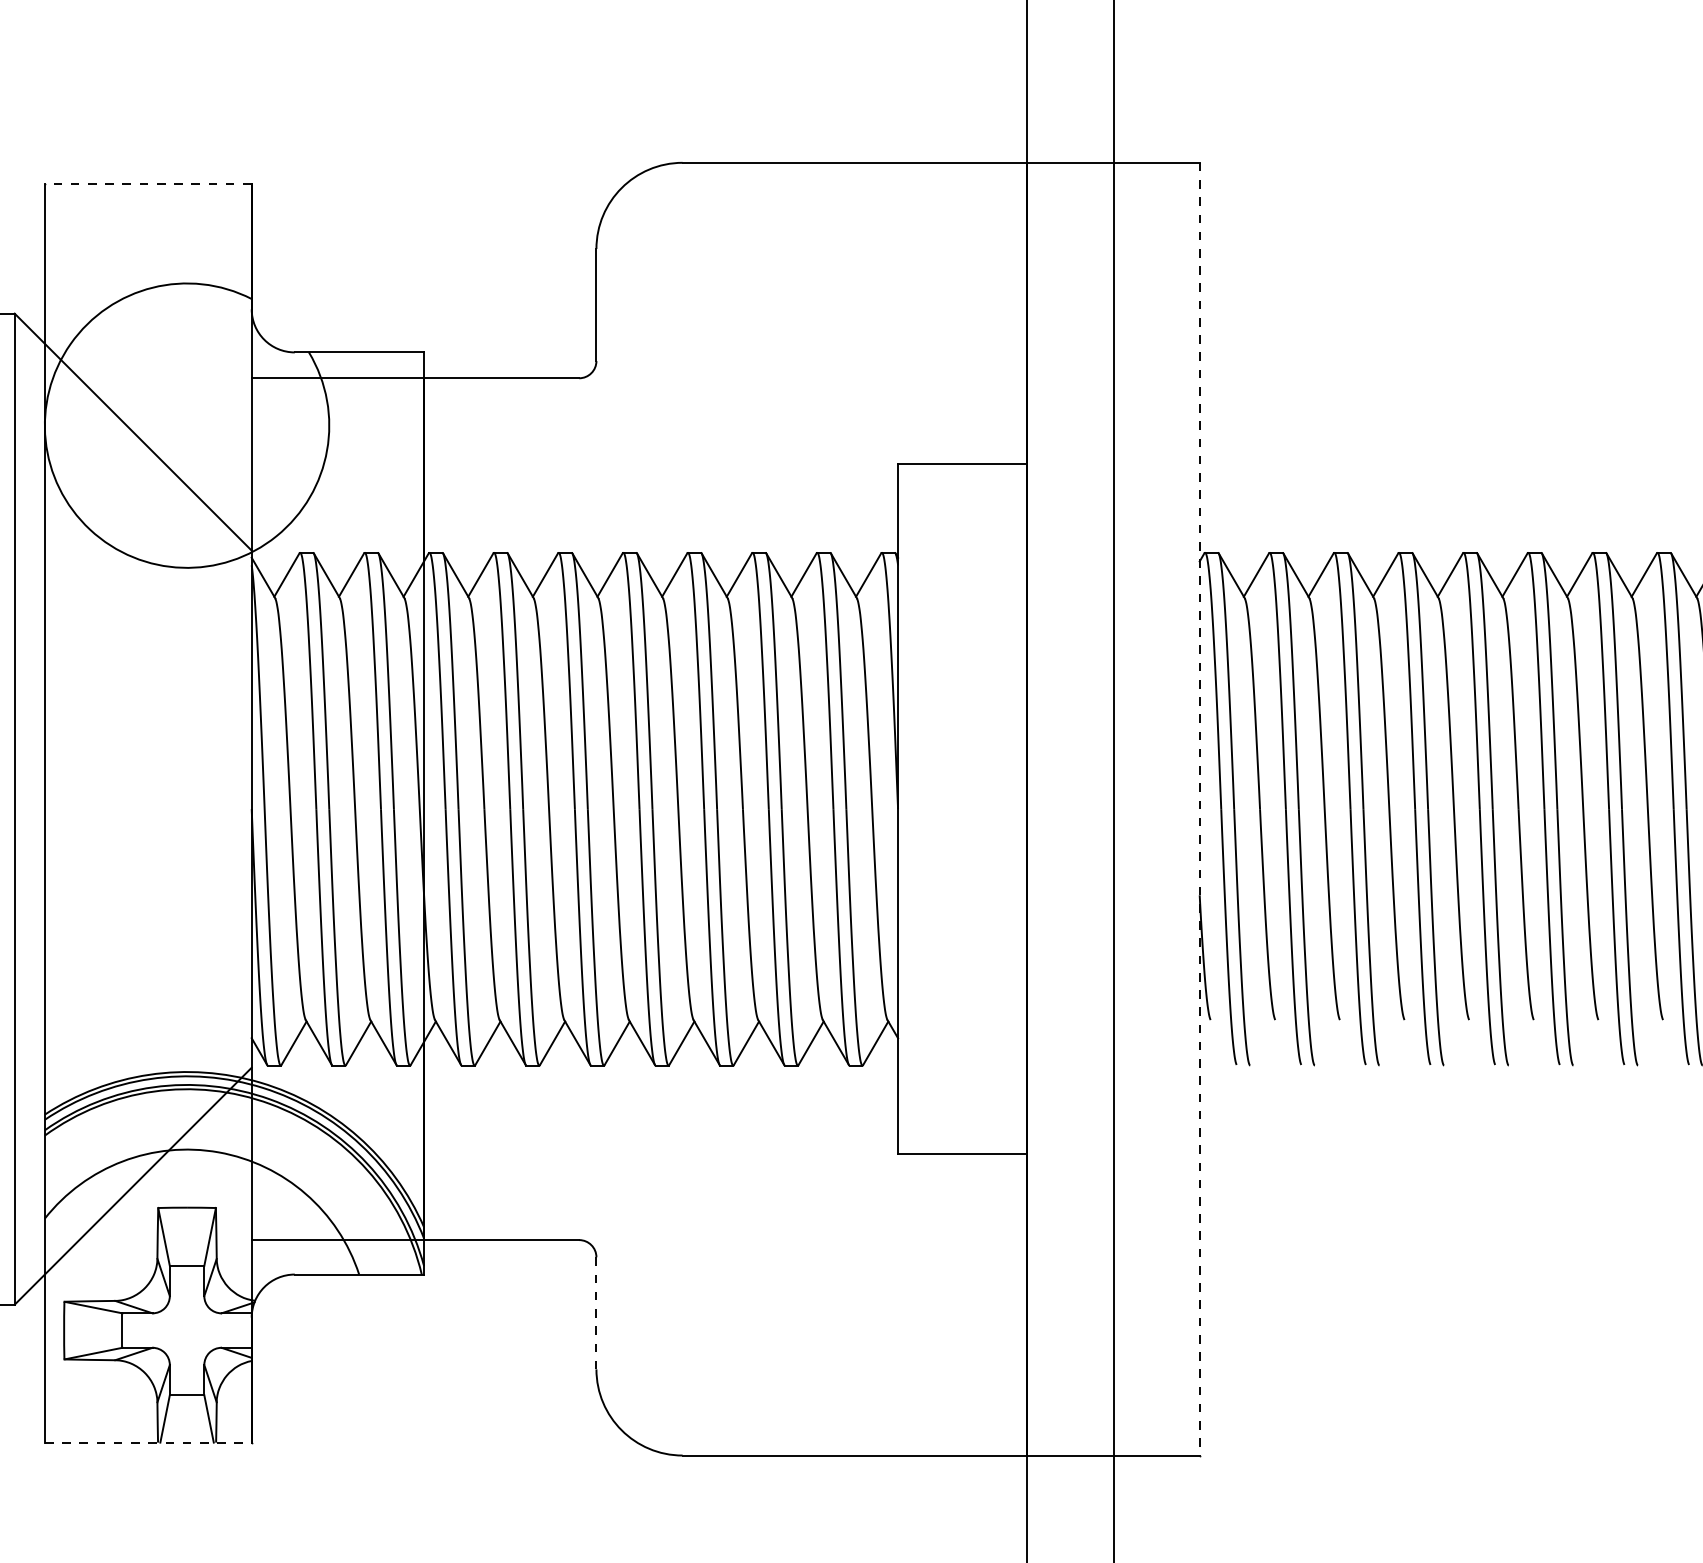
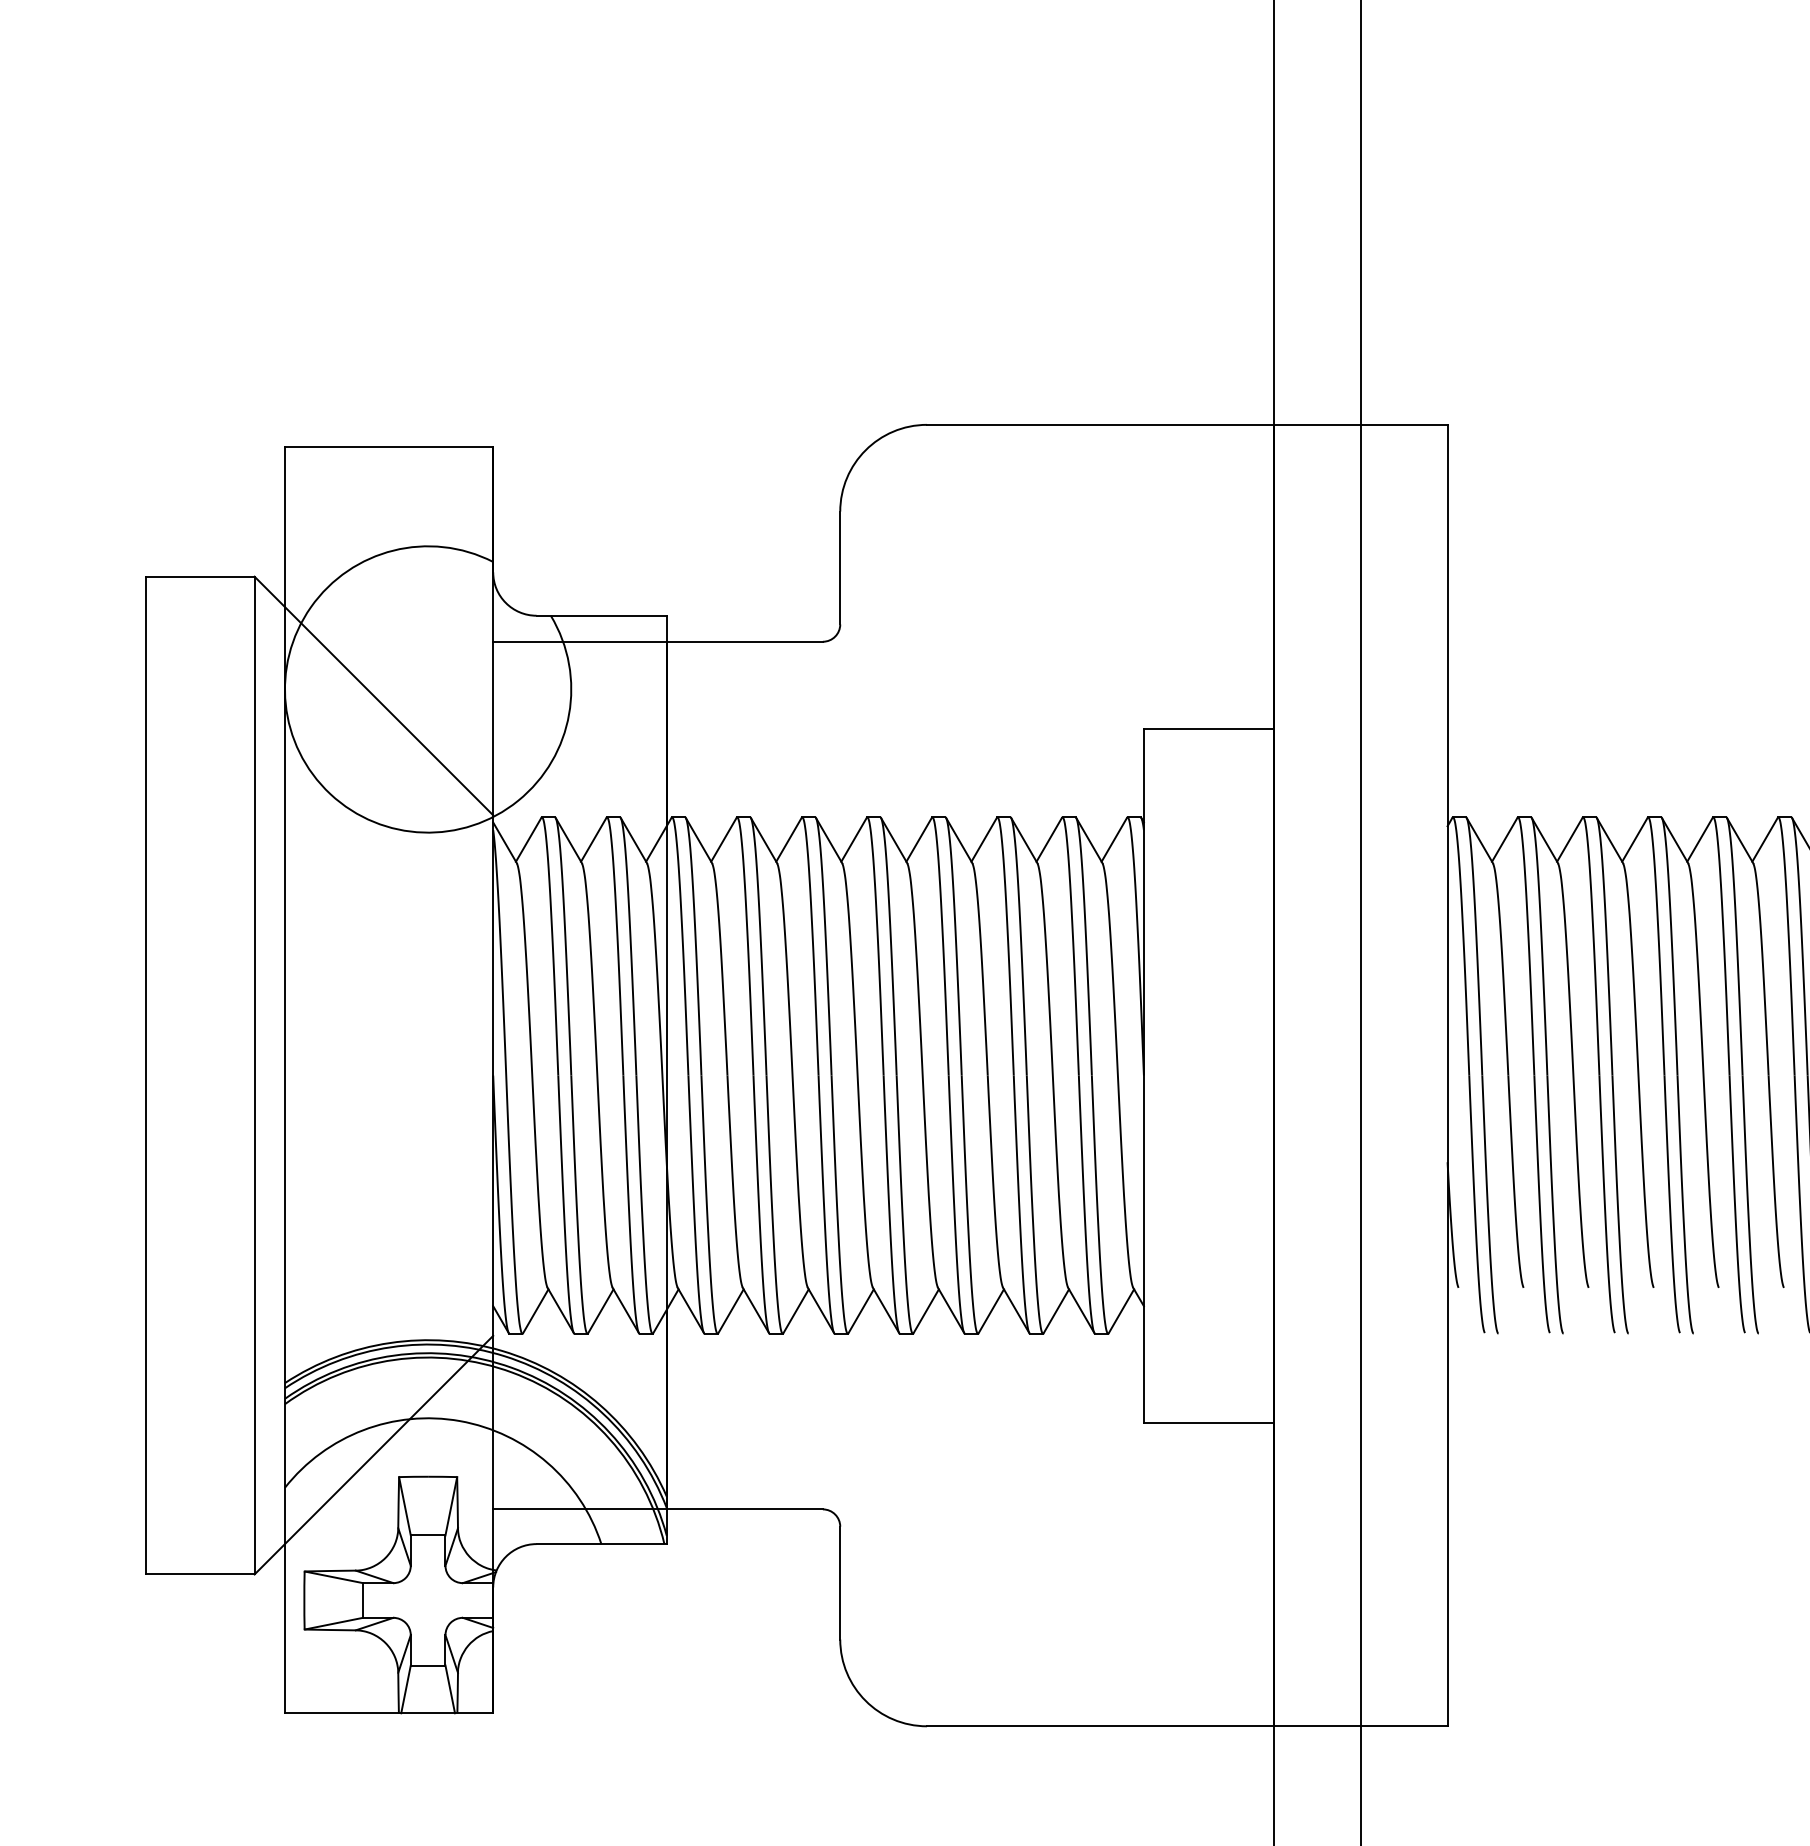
line: (147, 184) -> (388, 446), dashed -> solid
line: (1199, 809) -> (1447, 1075), dashed -> solid
line: (596, 1312) -> (840, 1582), dashed -> solid
line: (148, 1442) -> (389, 1713), dashed -> solid

